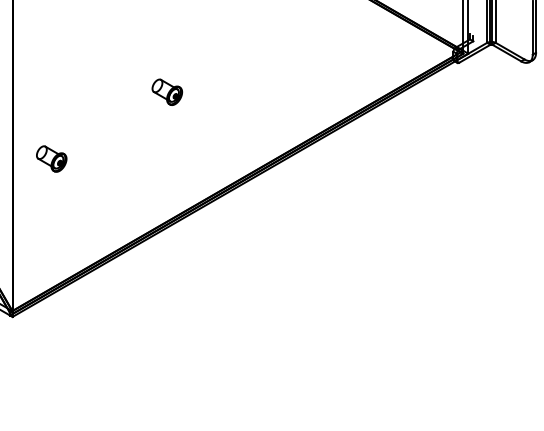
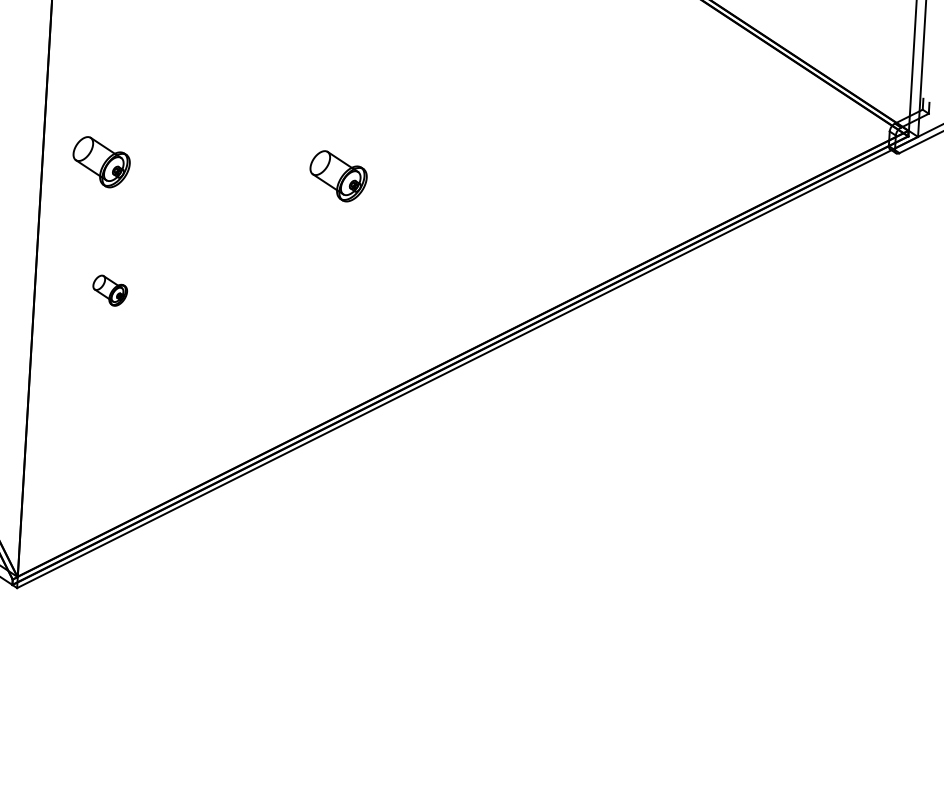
part: (43, 91) -> (101, 160), added
part: (51, 158) -> (109, 289), size x0.6

